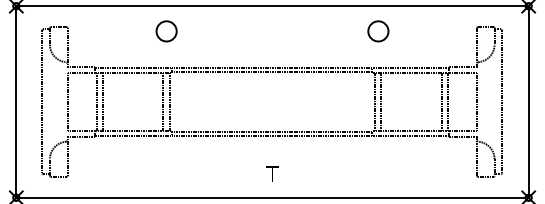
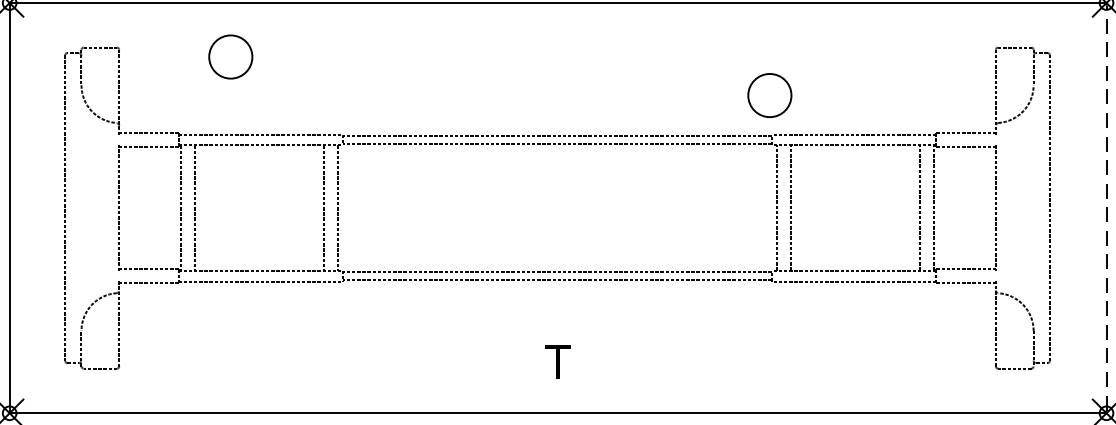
circle: (166, 31) -> (230, 57), moved
circle: (378, 31) -> (770, 95), moved
line: (528, 101) -> (1106, 207), solid -> dashed

